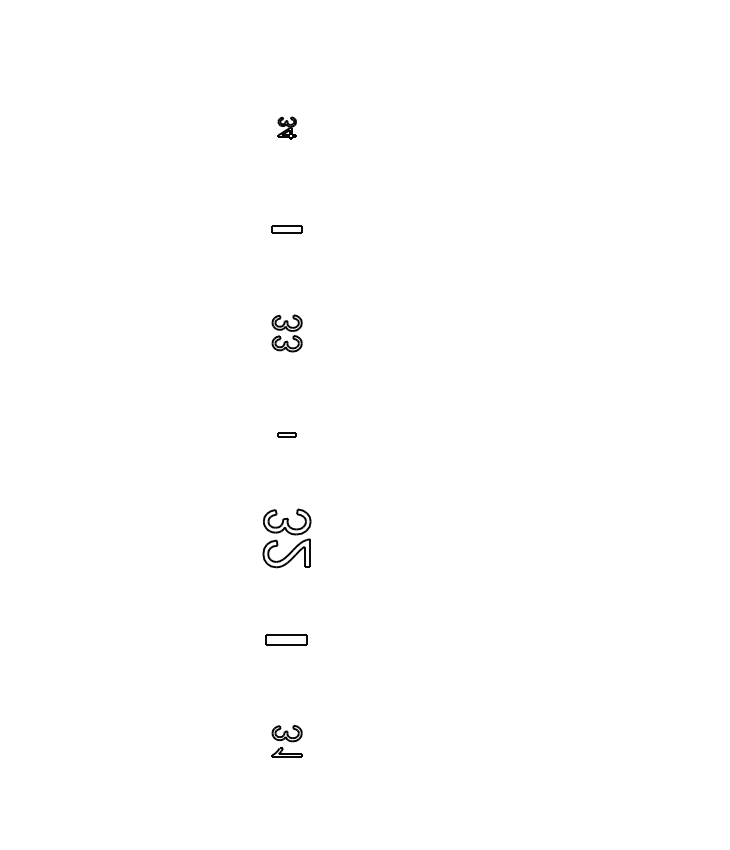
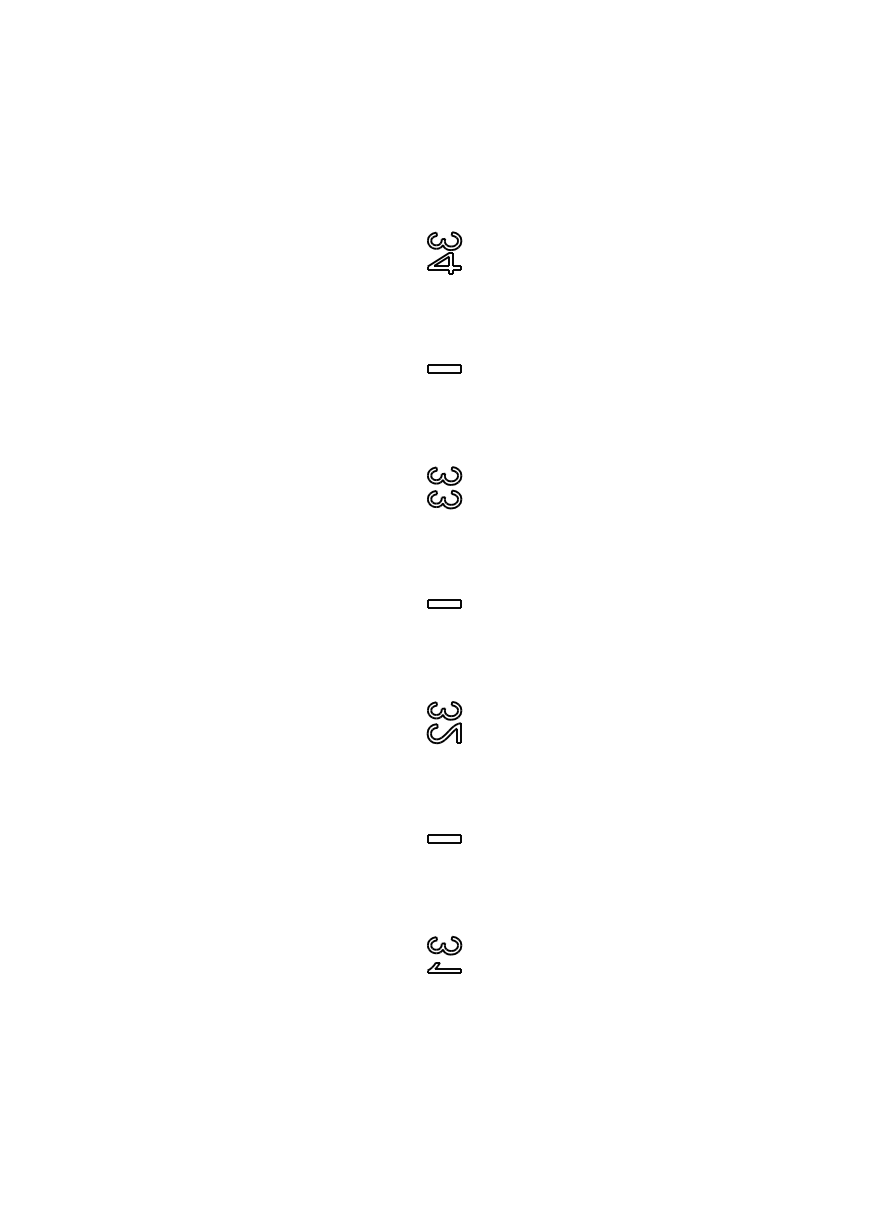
part: (287, 127) -> (444, 252), size x1.67
part: (287, 434) -> (444, 603), size x1.67
part: (287, 538) -> (444, 722), size x0.62
part: (287, 639) -> (444, 838), size x0.71

